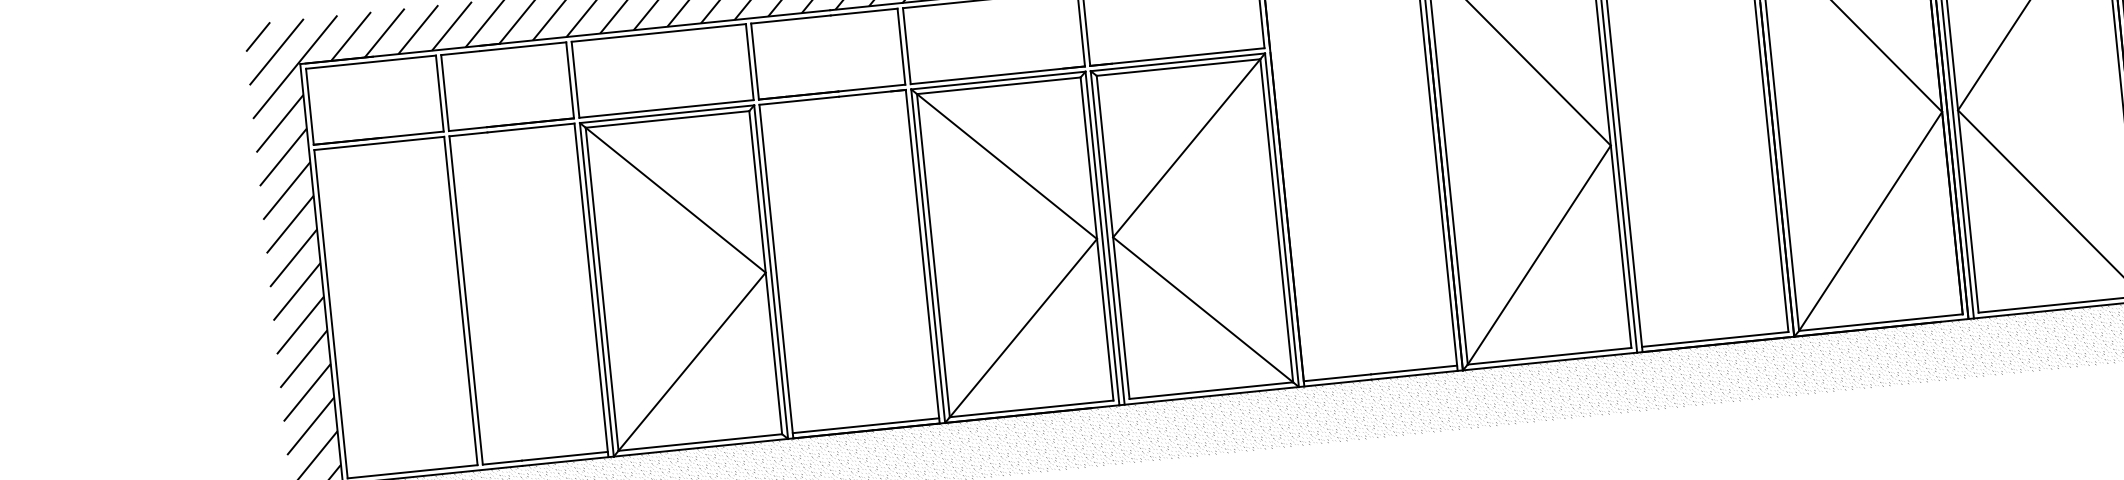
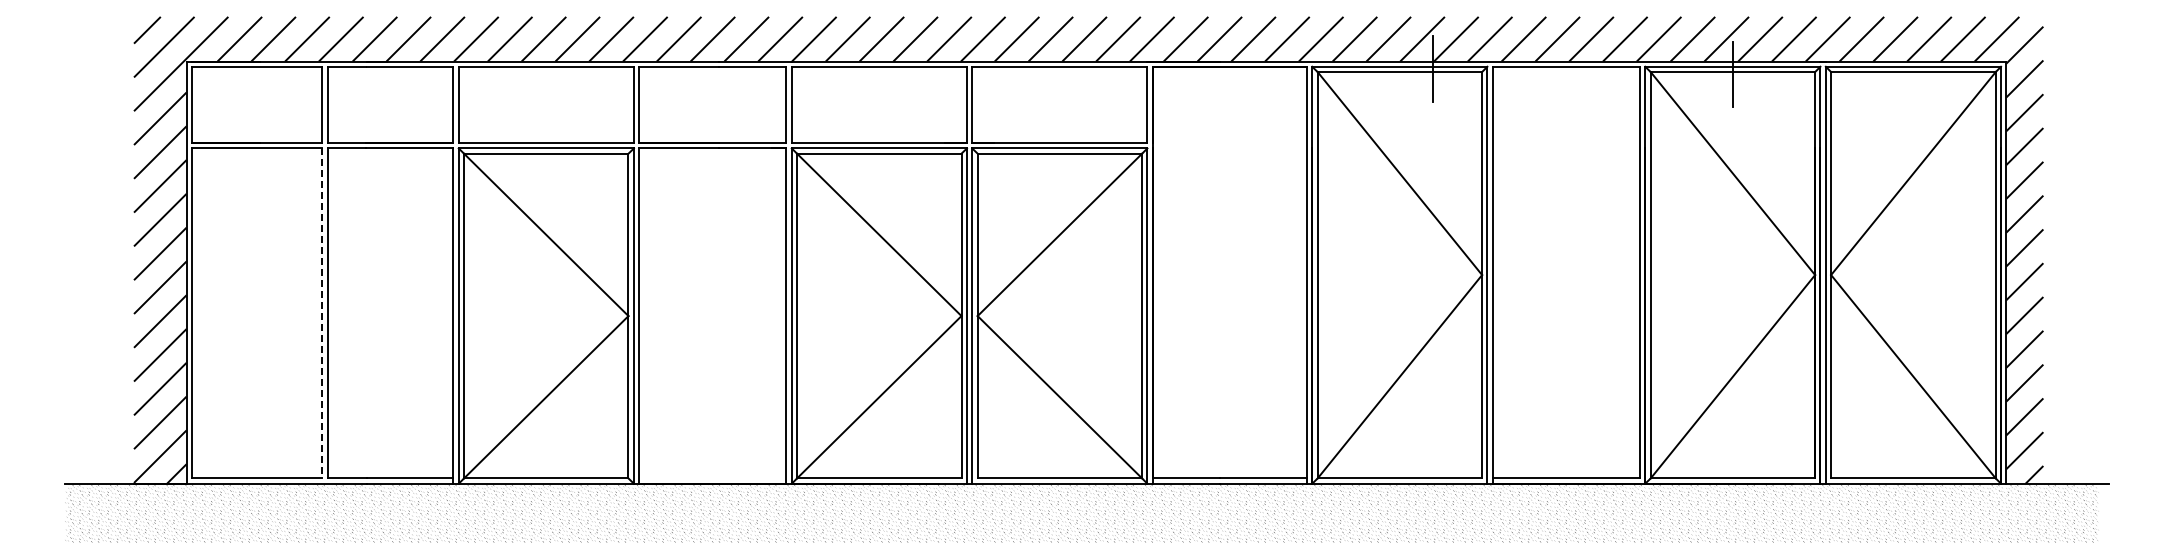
line: (461, 301) -> (322, 313), solid -> dashed
line: (865, 425) -> (712, 478), removed

